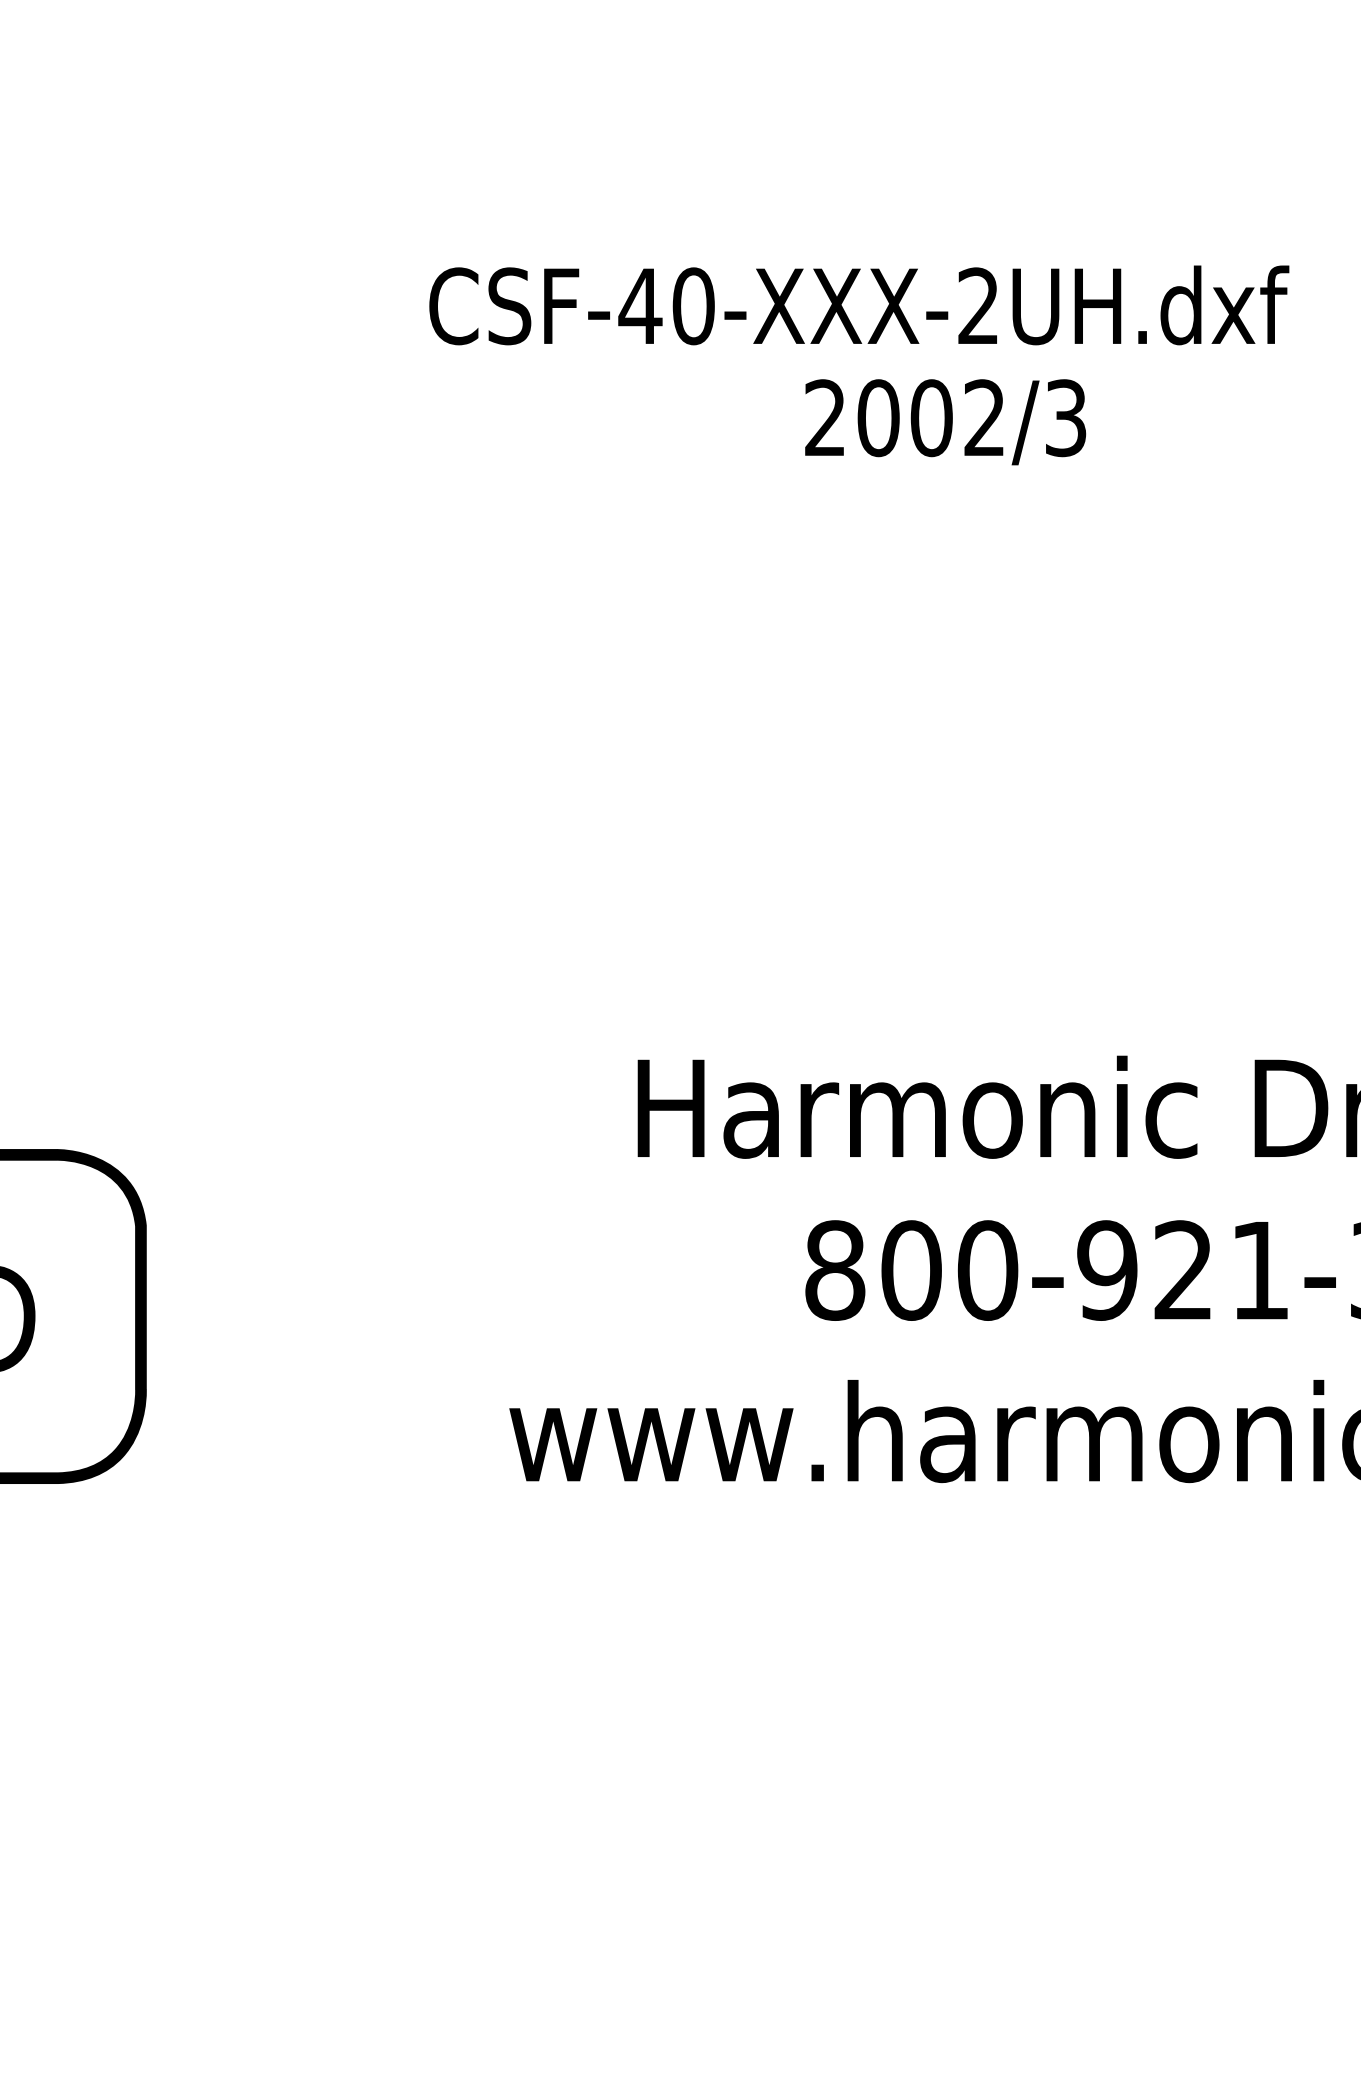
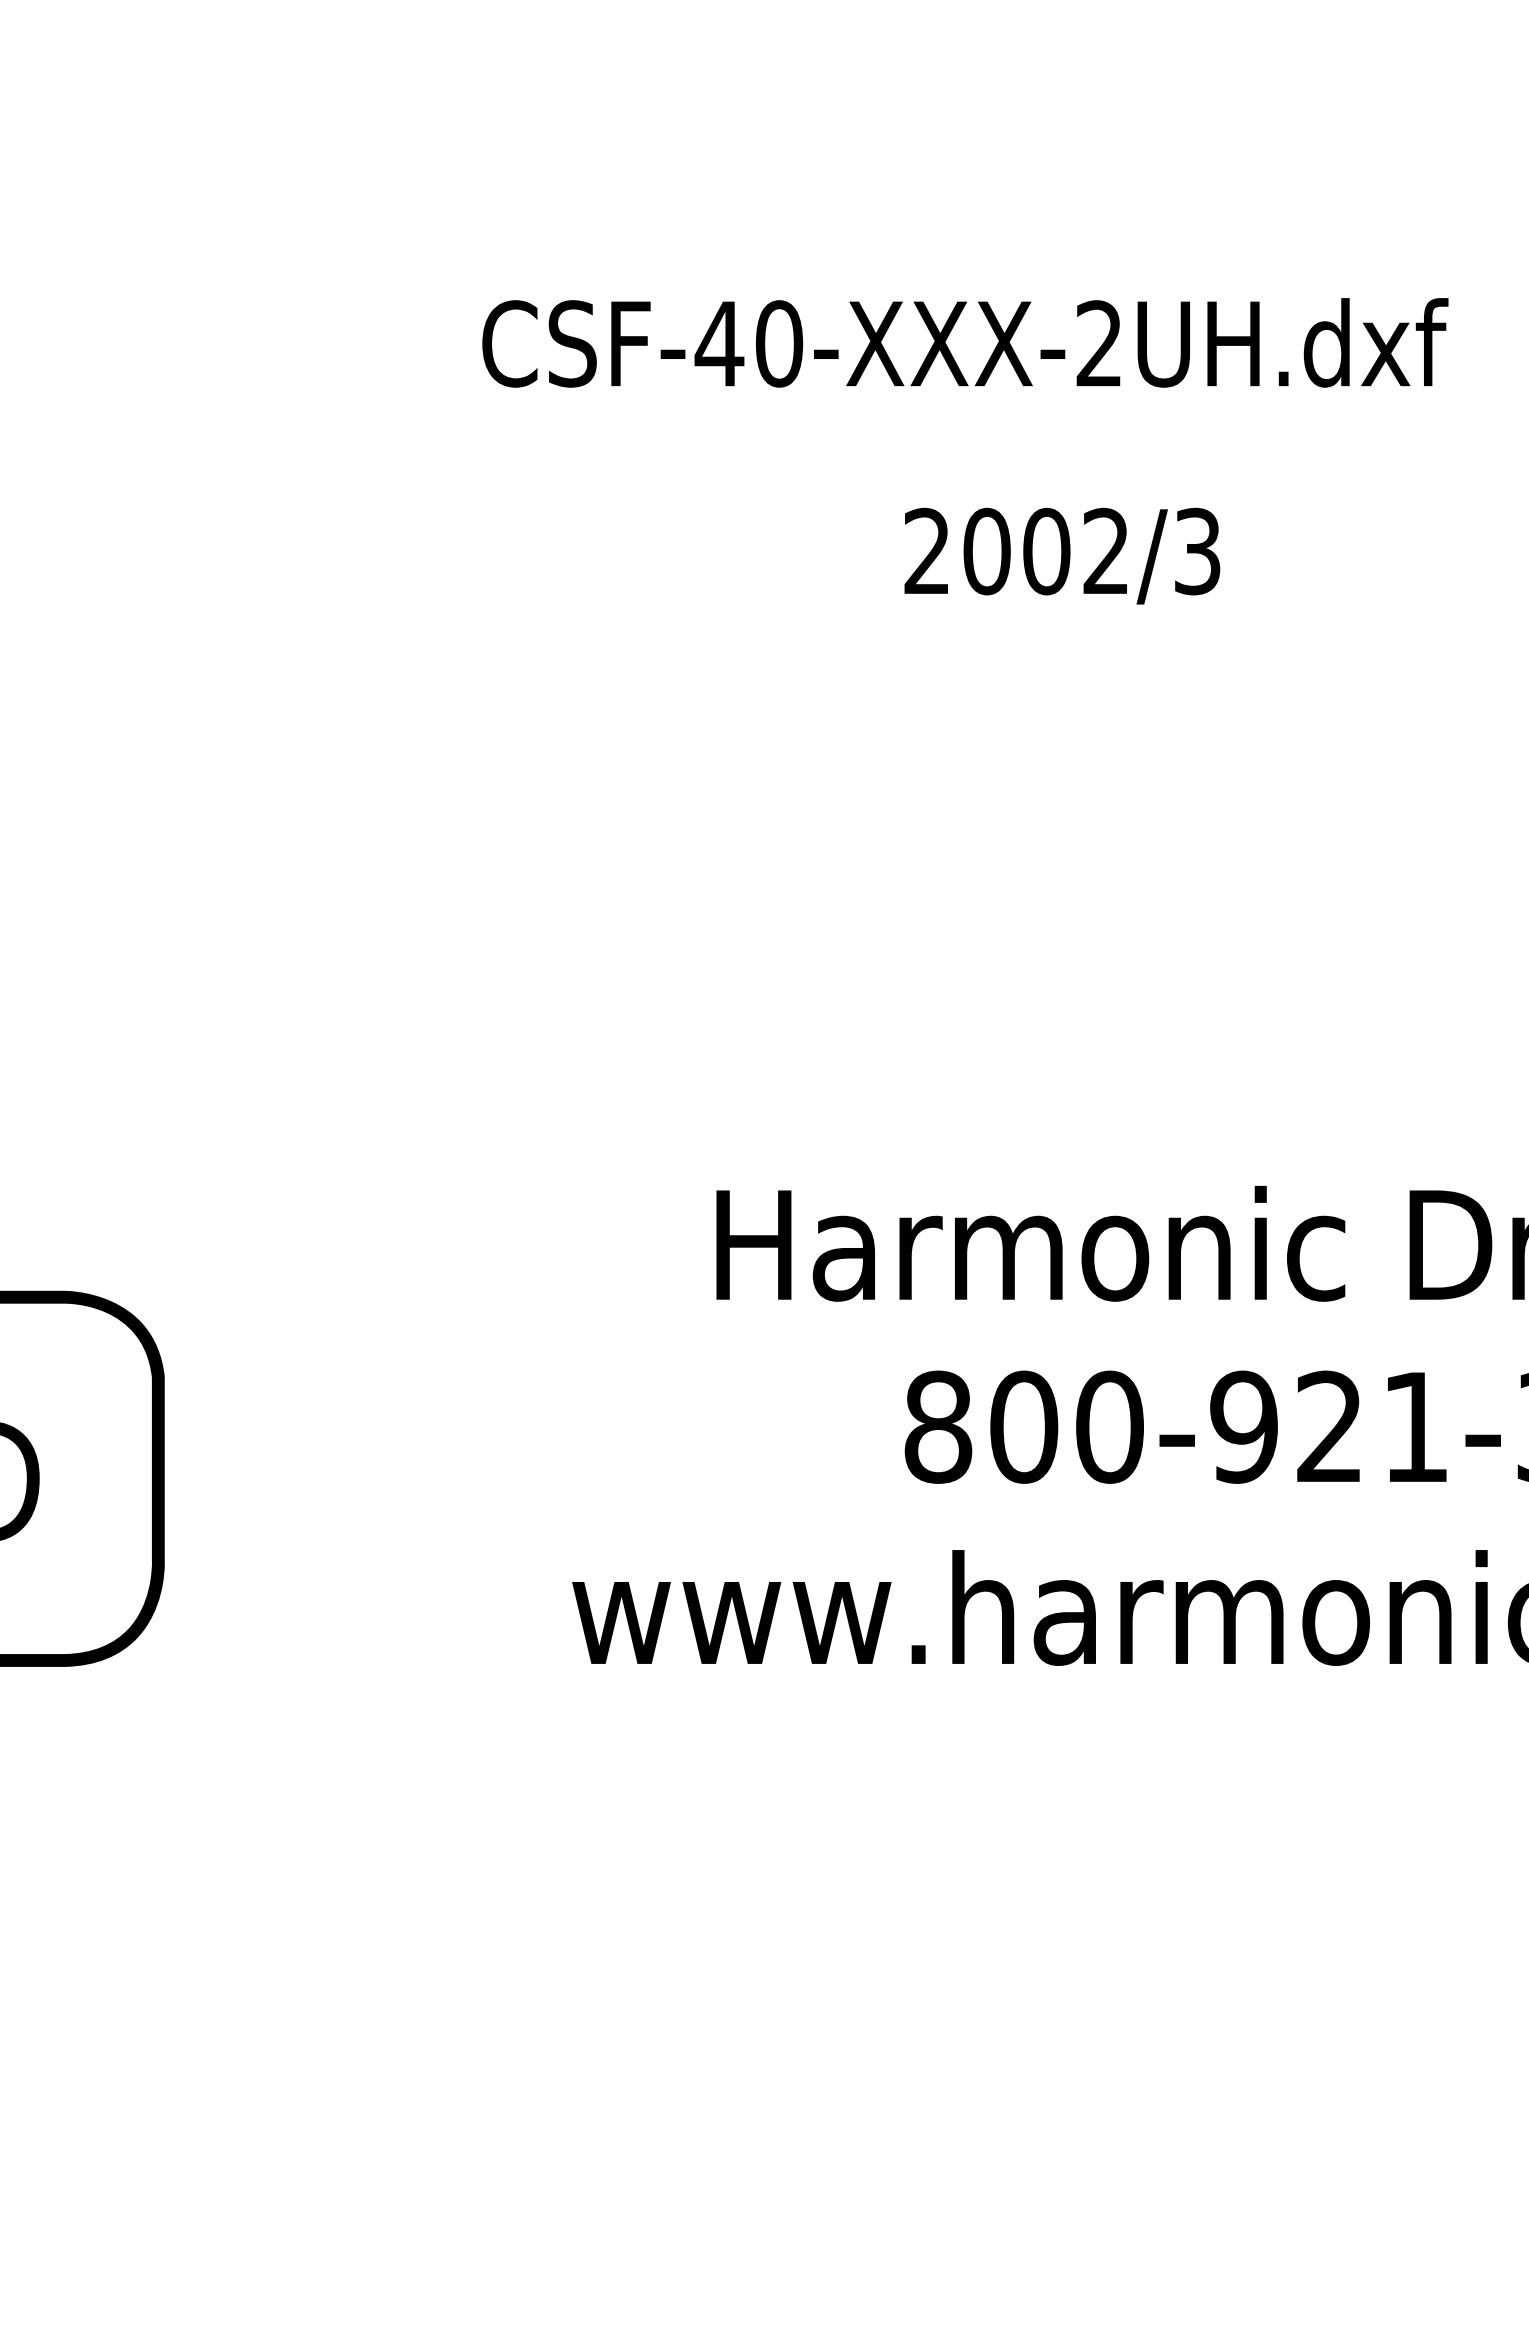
text: (945, 421) -> (1062, 555), moved

